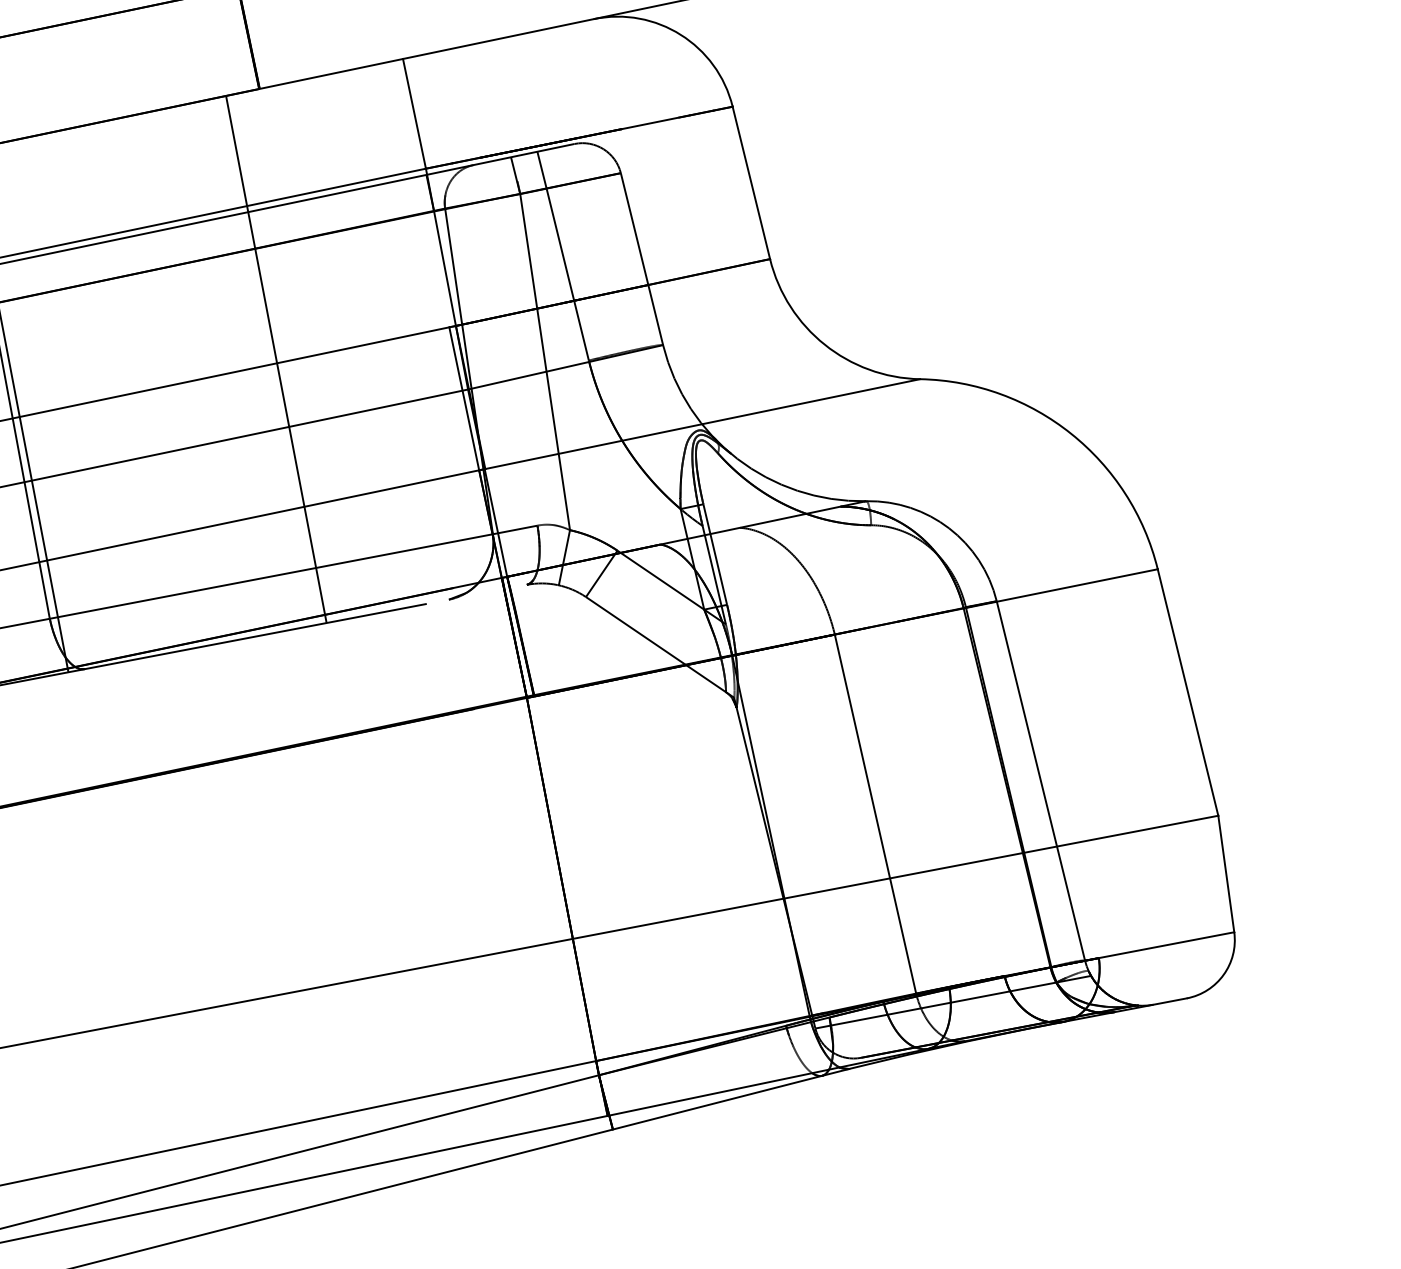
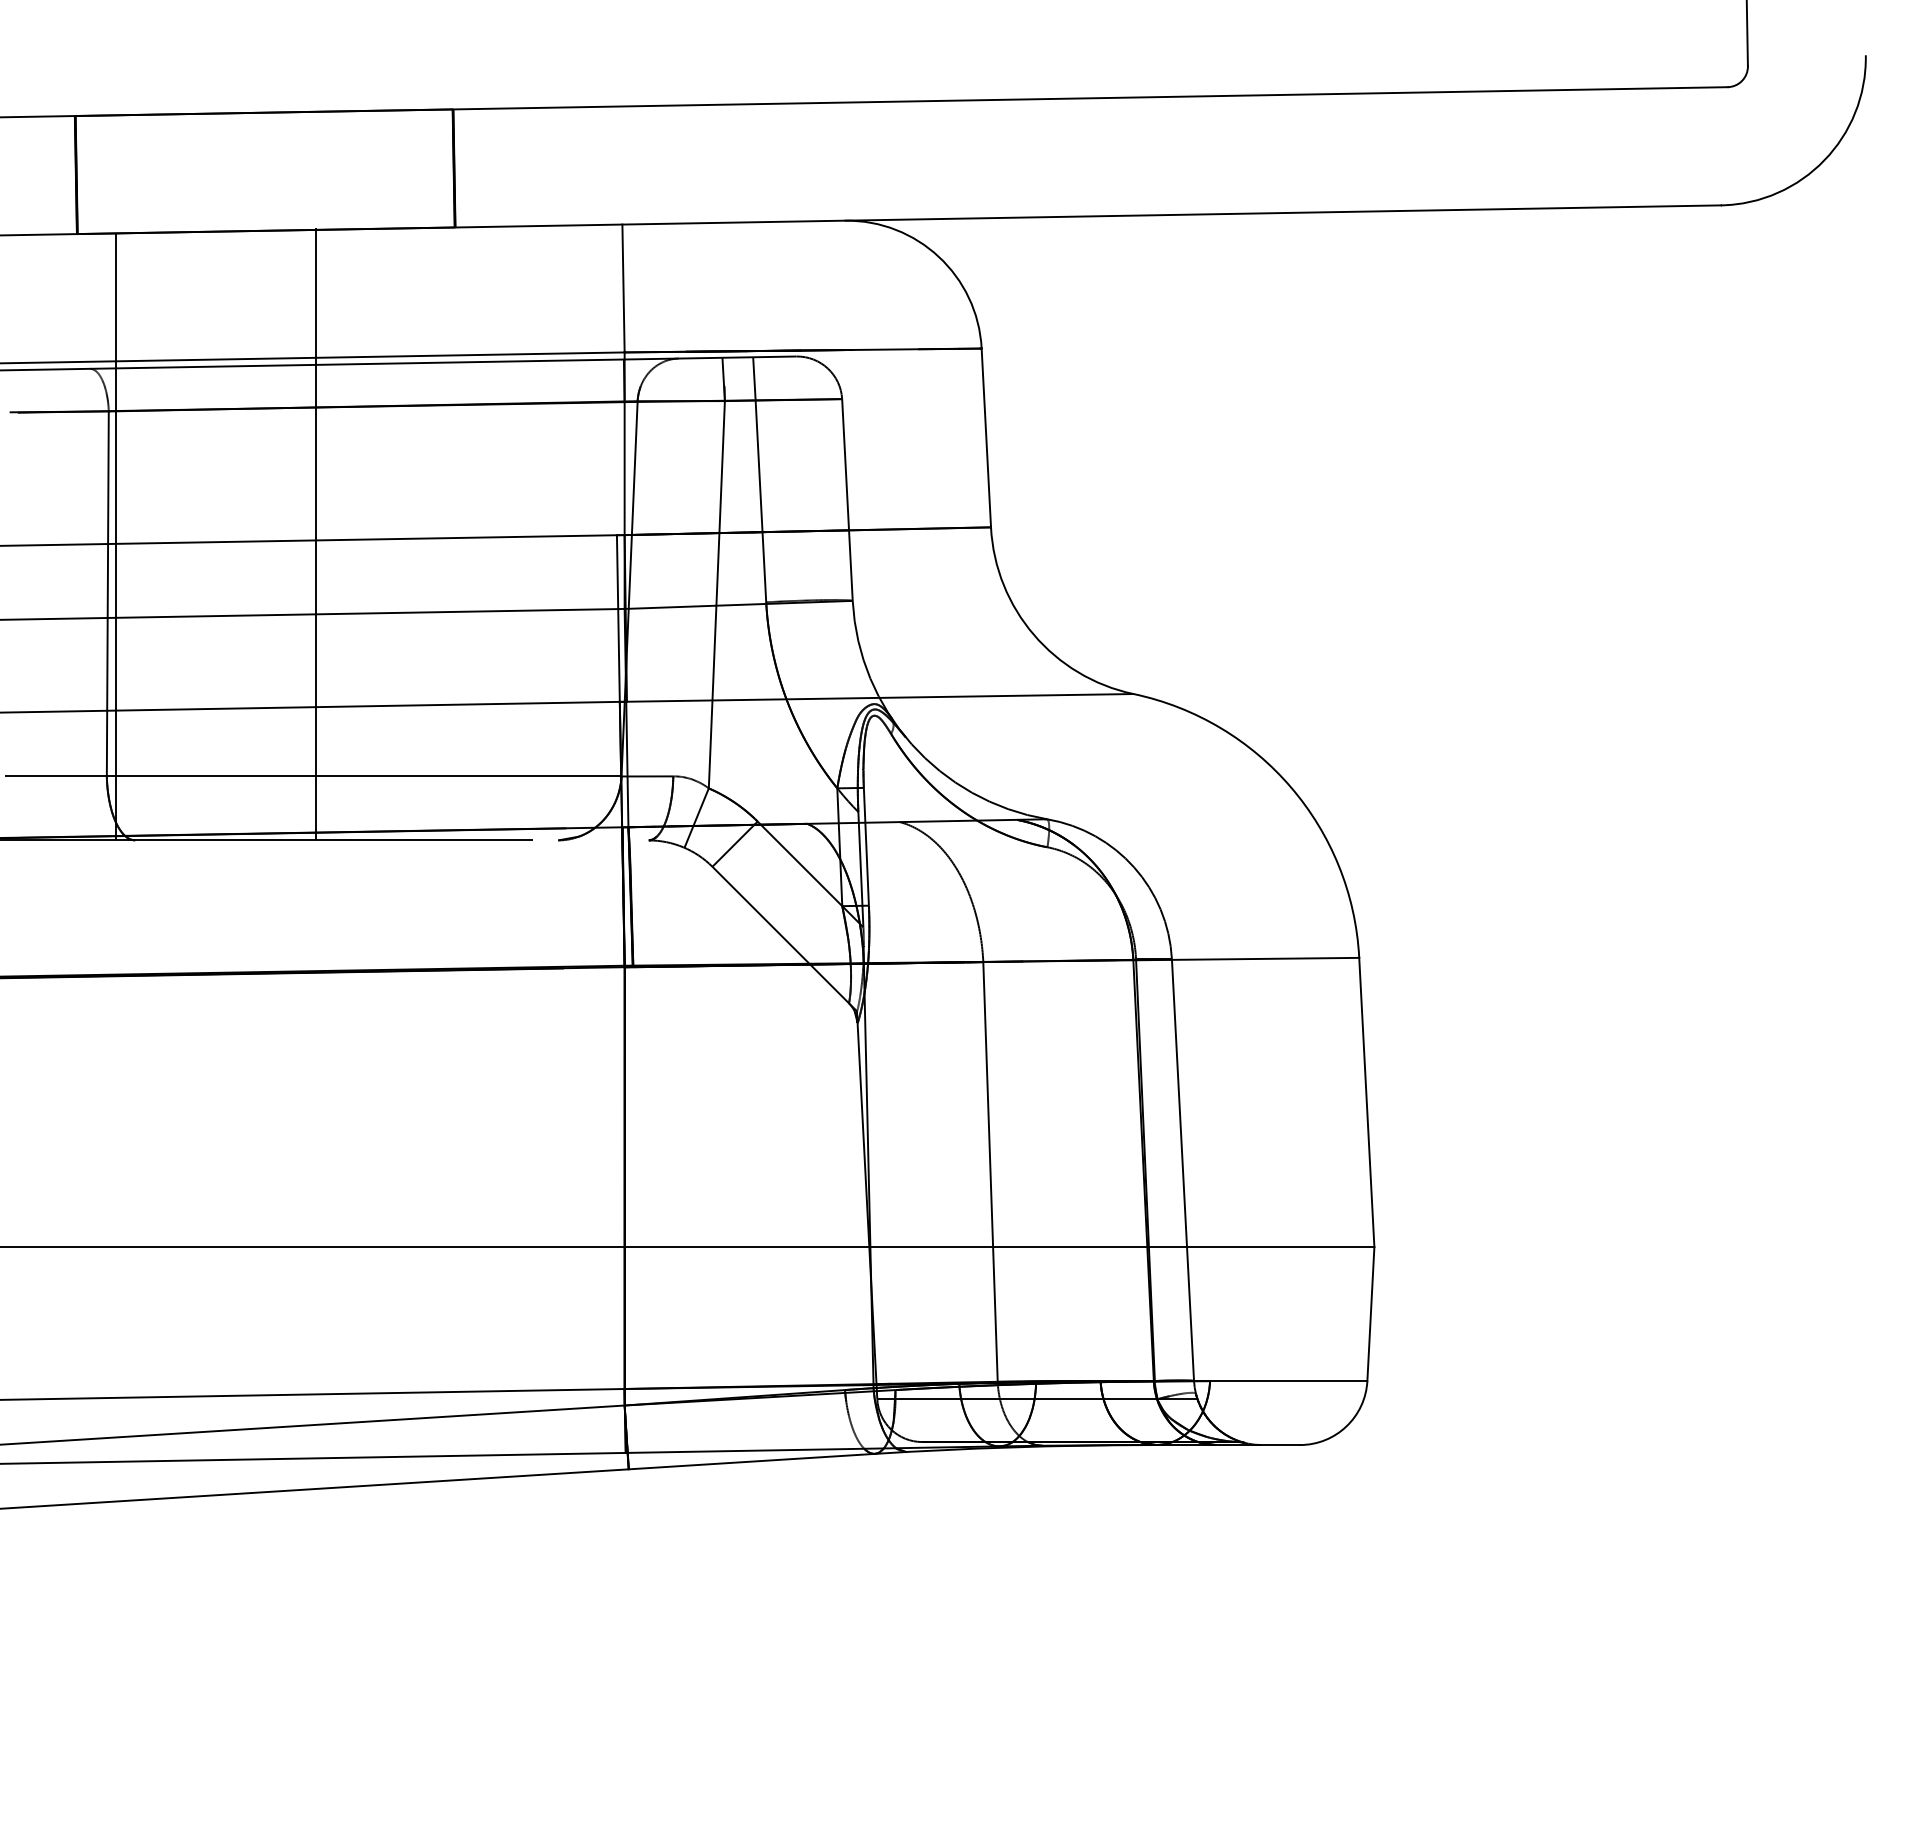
line: (276, 359) -> (316, 534), moved

